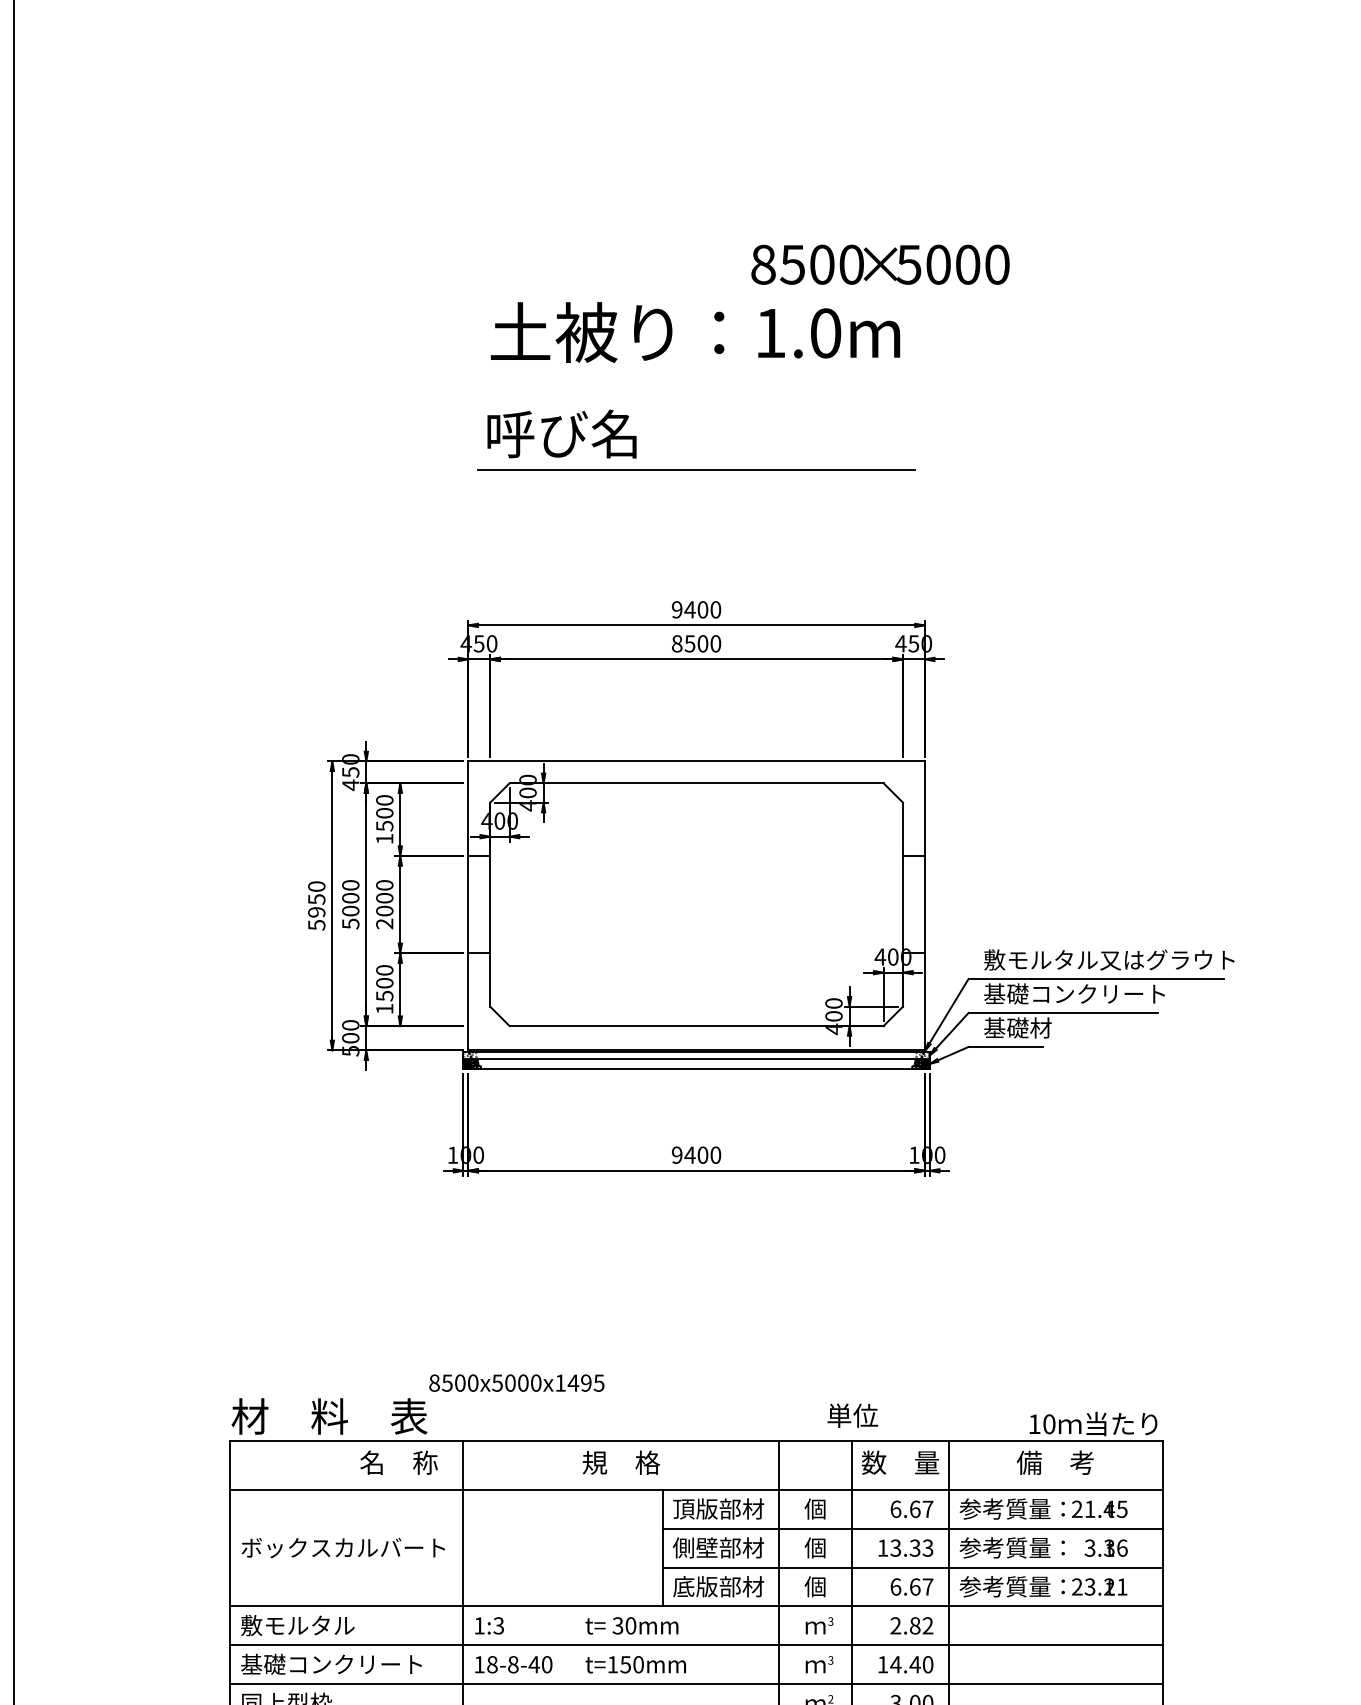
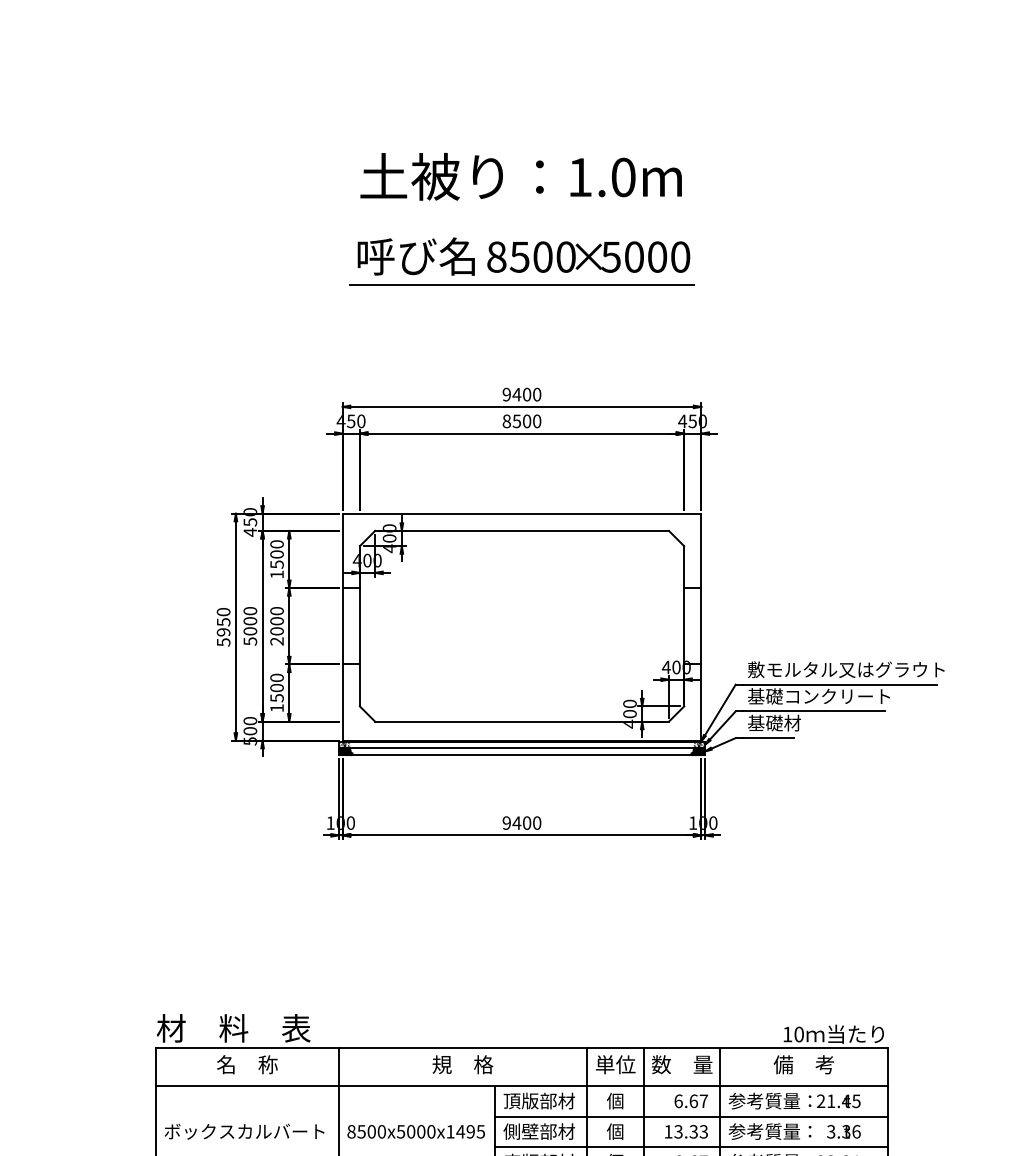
text: (880, 264) -> (588, 256), moved
text: (516, 1382) -> (415, 1131), moved
text: (852, 1415) -> (615, 1064), moved
text: (398, 1462) -> (247, 1064), moved

